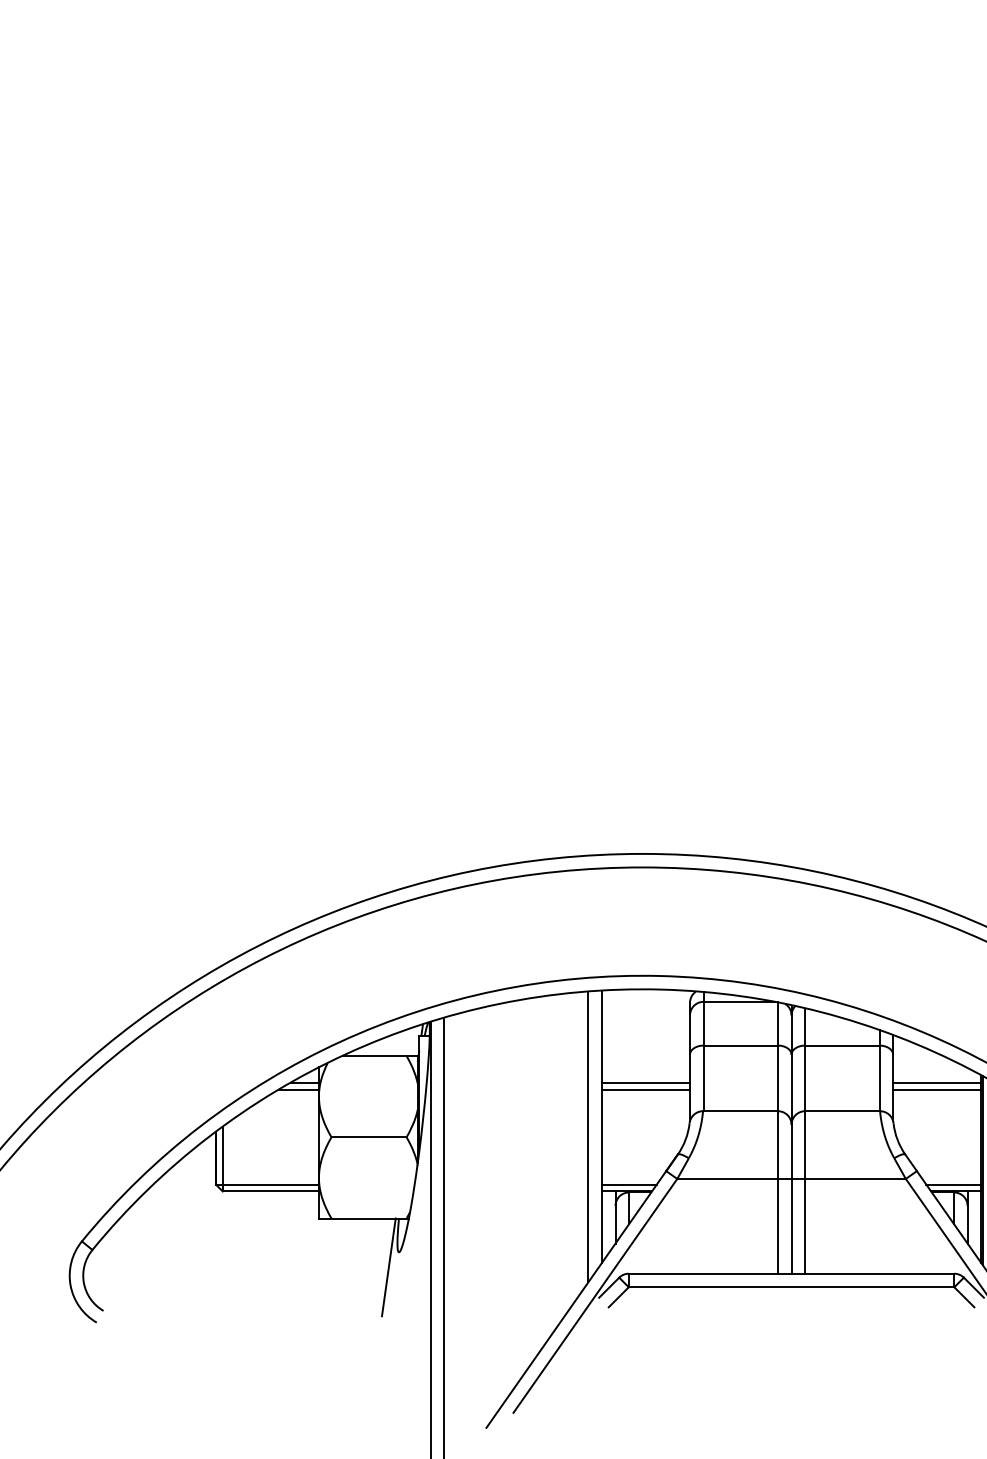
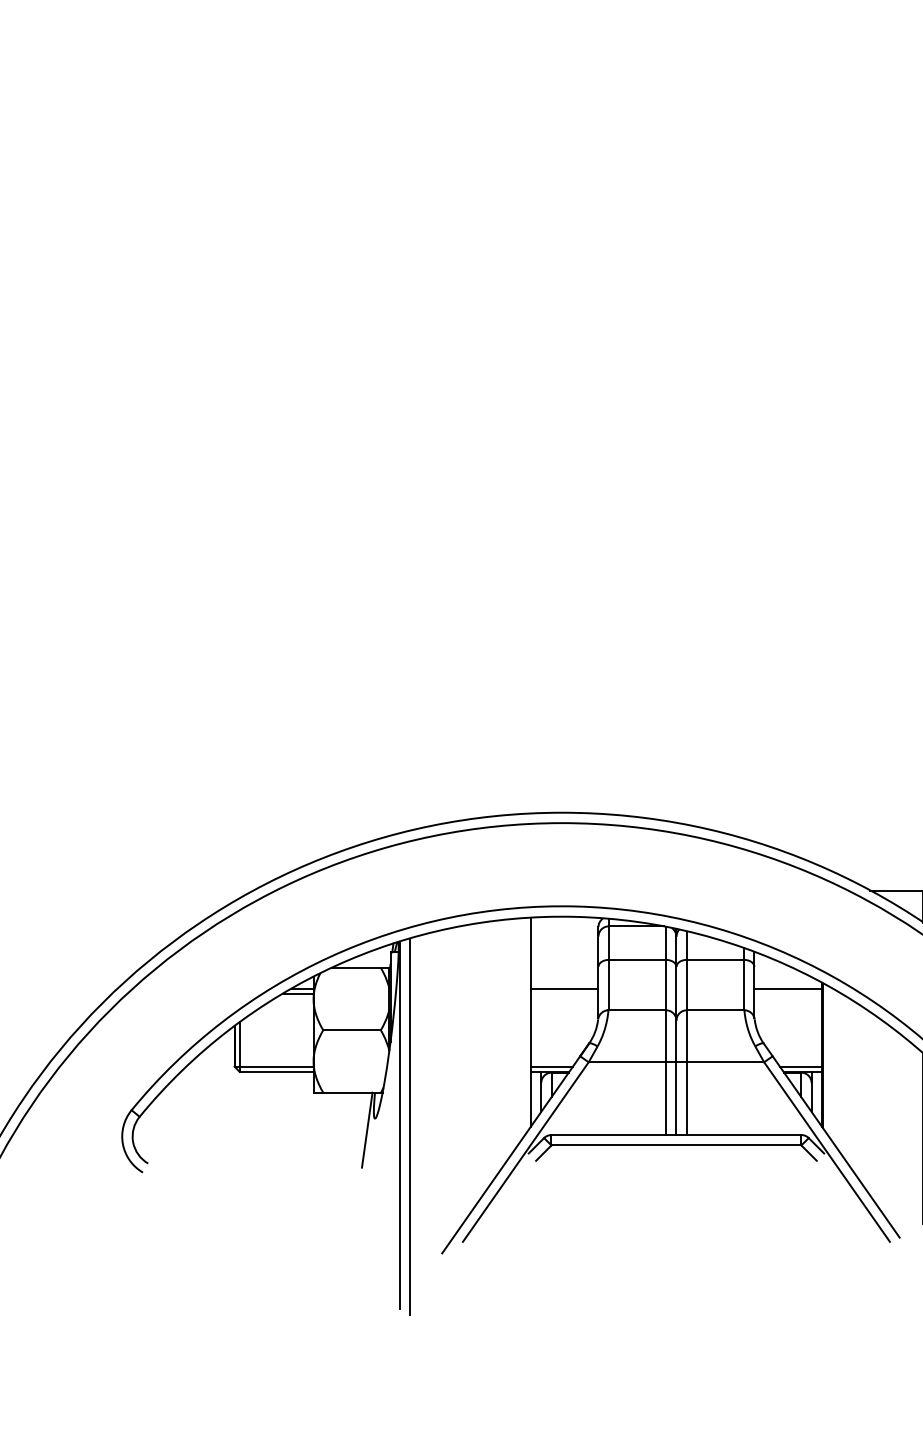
line: (645, 1089) -> (564, 993), removed
line: (937, 1089) -> (788, 993), removed
line: (588, 1136) -> (520, 1029), removed

